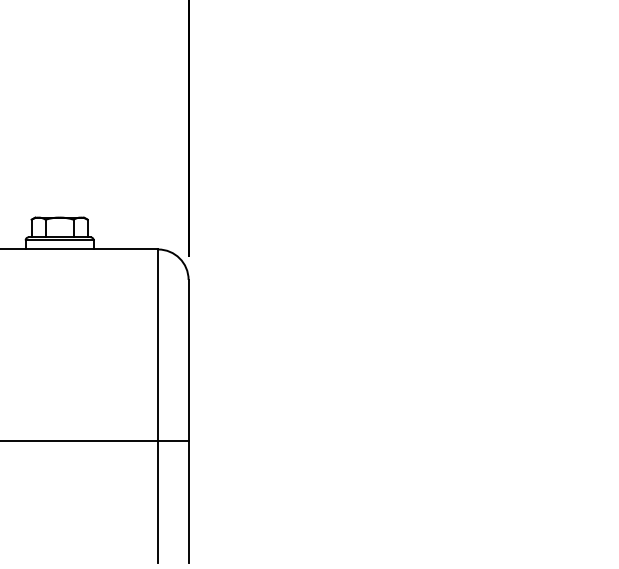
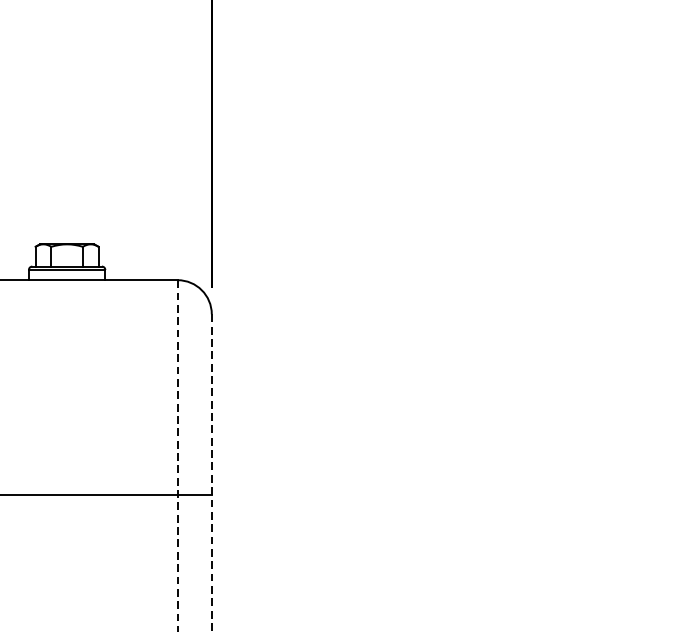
line: (158, 406) -> (178, 456), solid -> dashed
line: (188, 421) -> (211, 473), solid -> dashed

